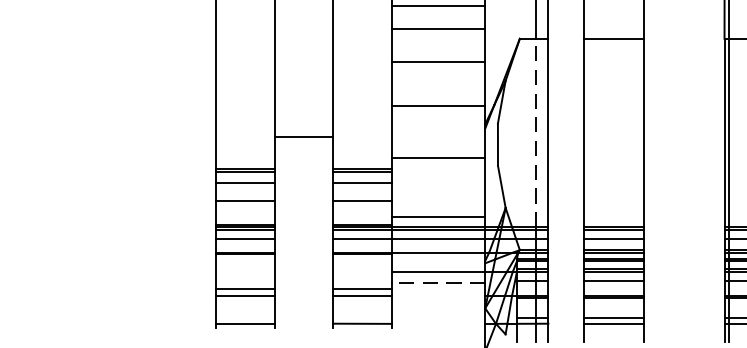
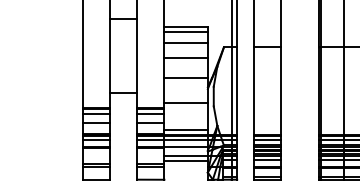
line: (536, 133) -> (231, 91), dashed -> solid
line: (439, 282) -> (186, 160), dashed -> solid

